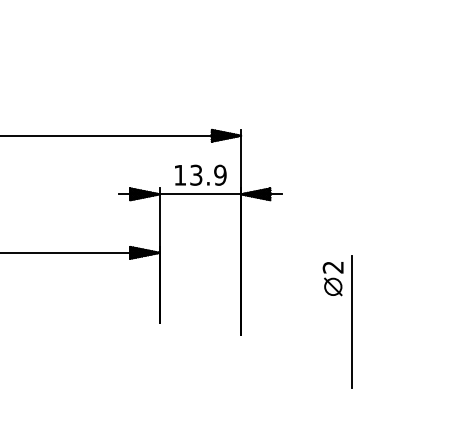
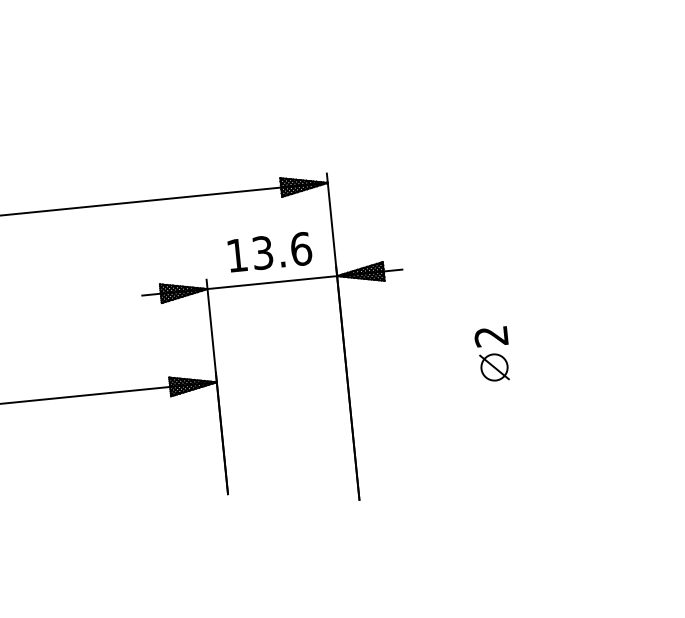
text: (220, 174) -> (301, 247), 13.9 -> 13.6
part: (332, 279) -> (492, 355), moved
line: (352, 321) -> (534, 460), removed

